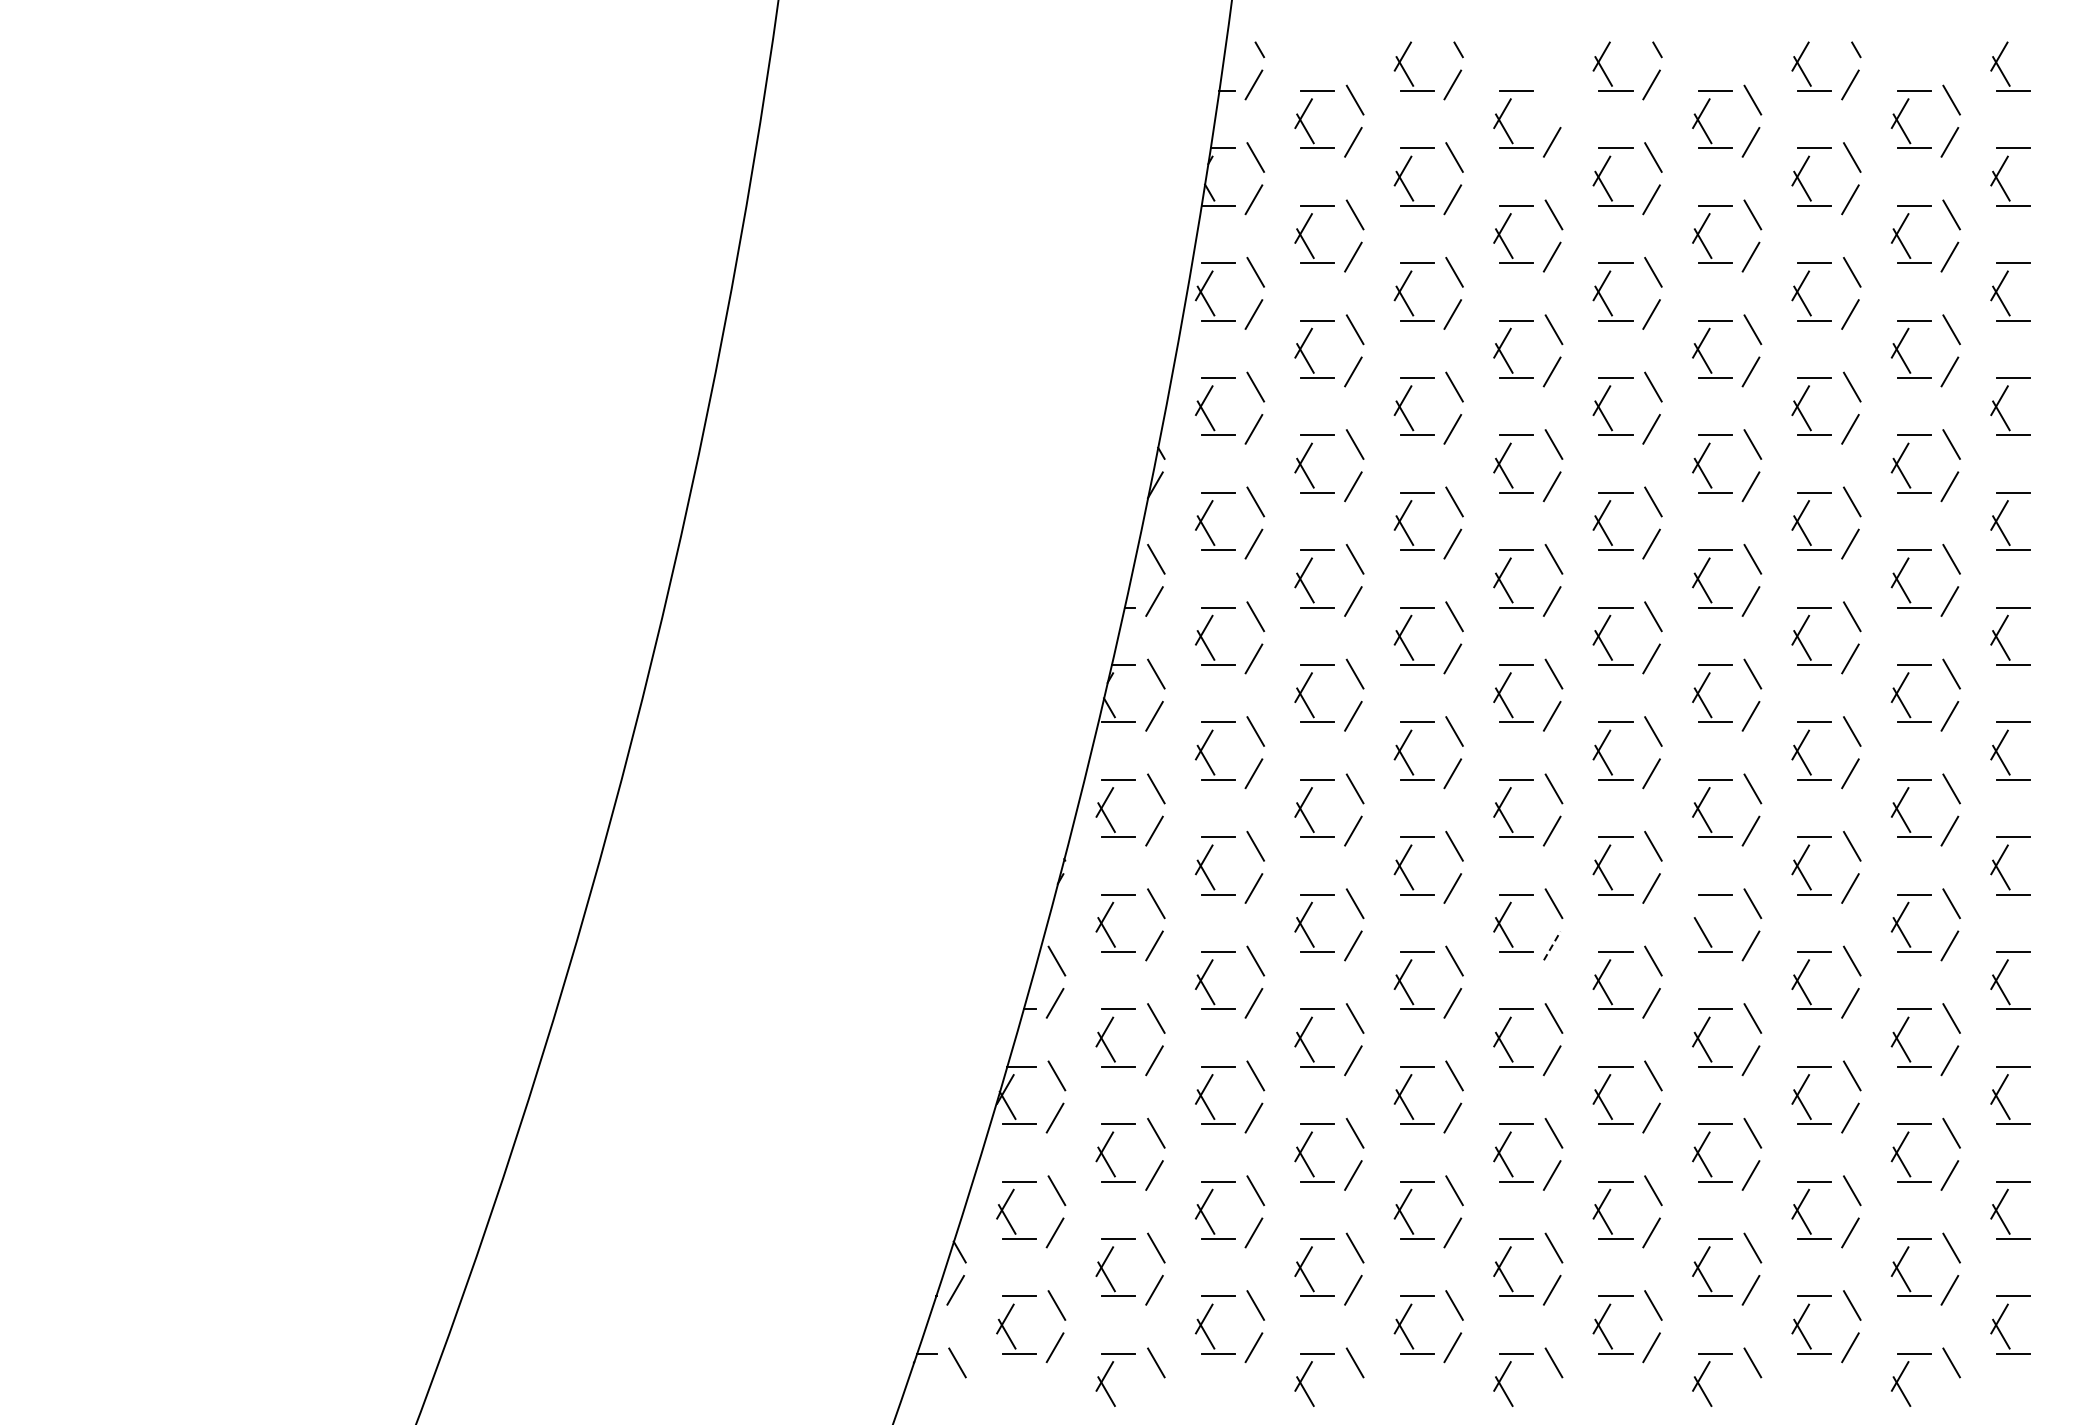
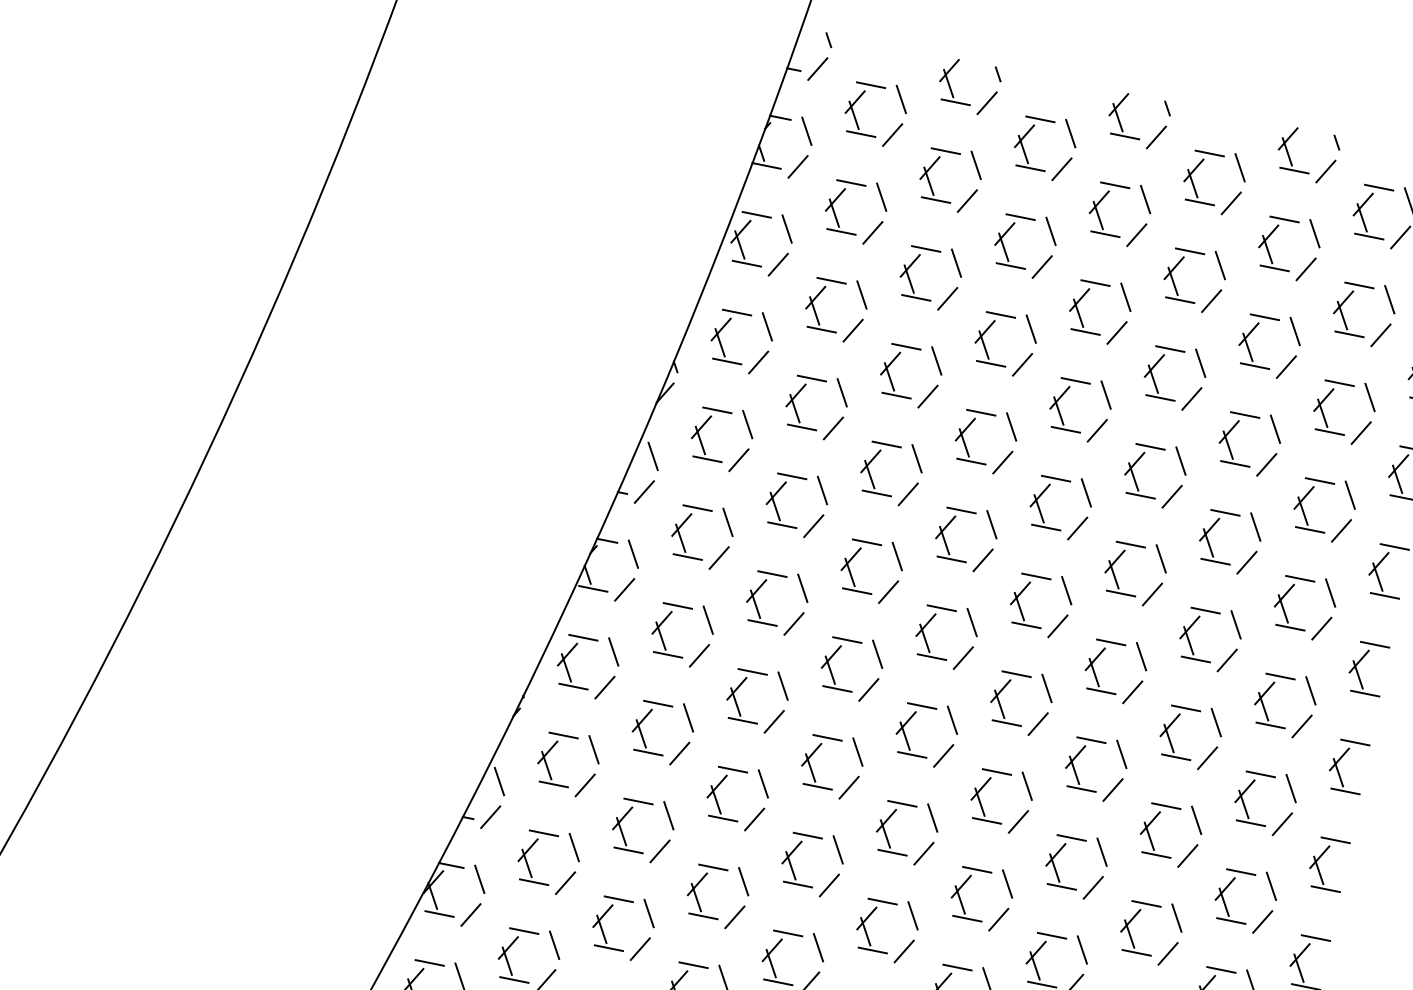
line: (1553, 99) -> (1070, 132), added
line: (1701, 916) -> (1056, 854), added
line: (1552, 945) -> (924, 853), dashed -> solid

